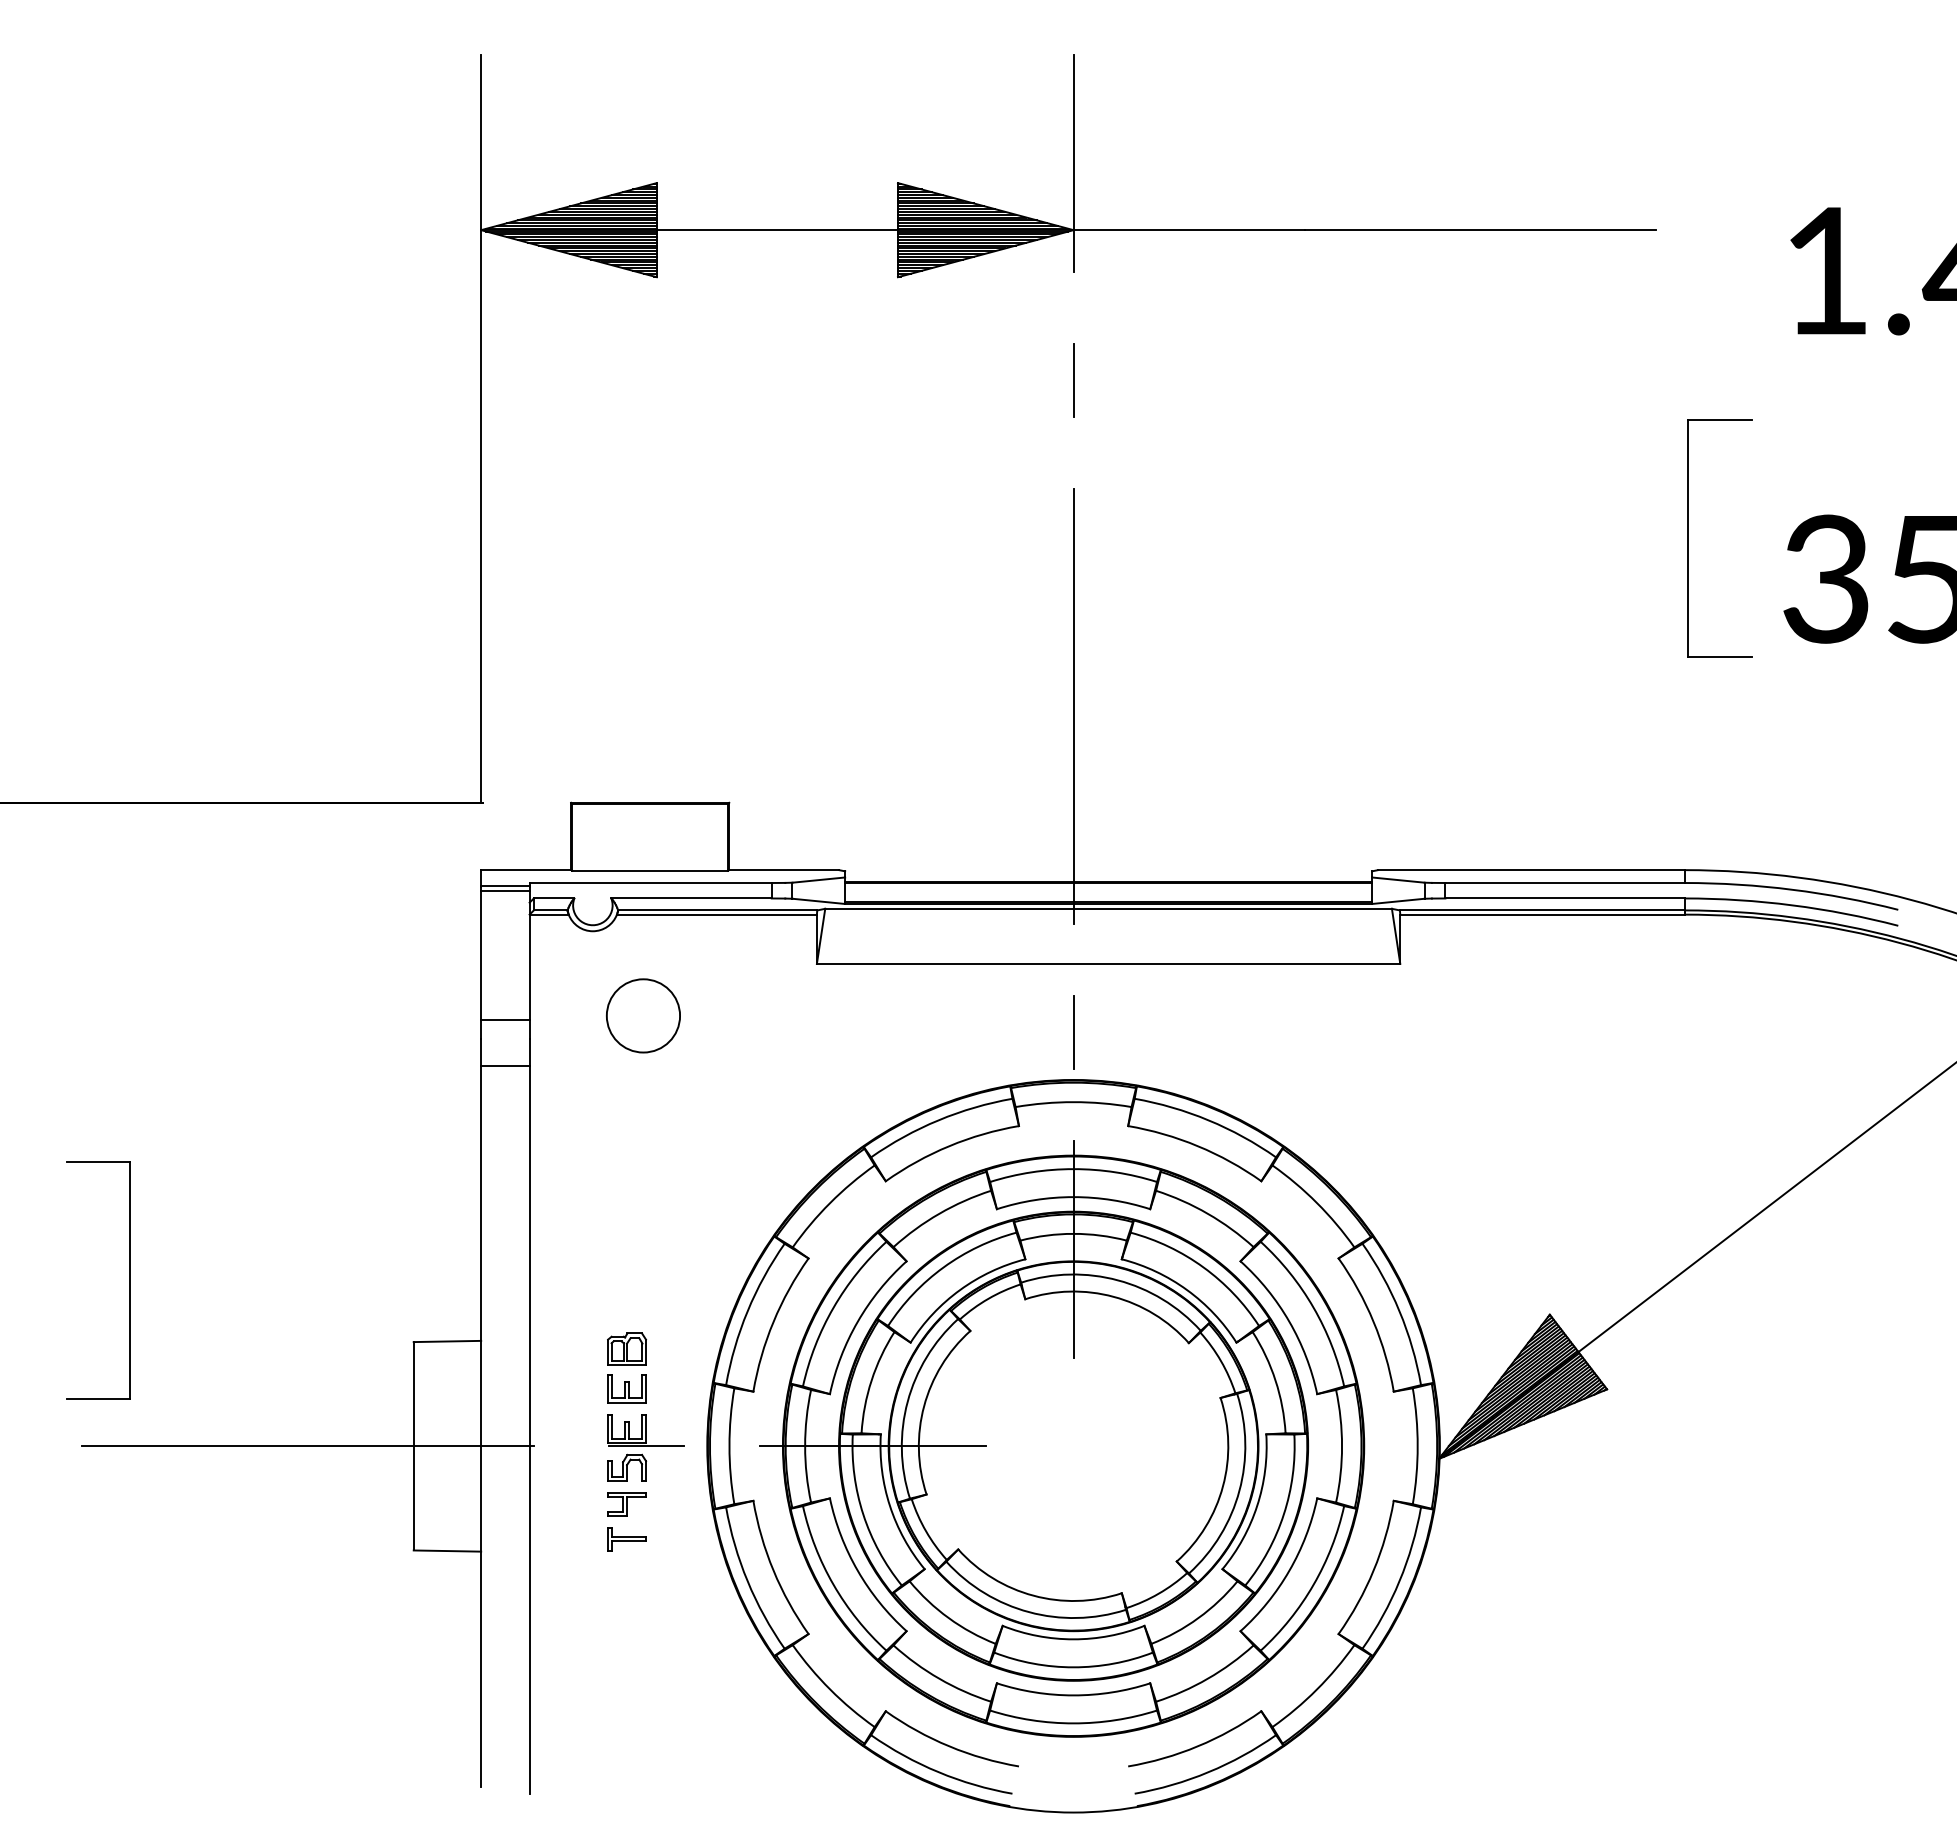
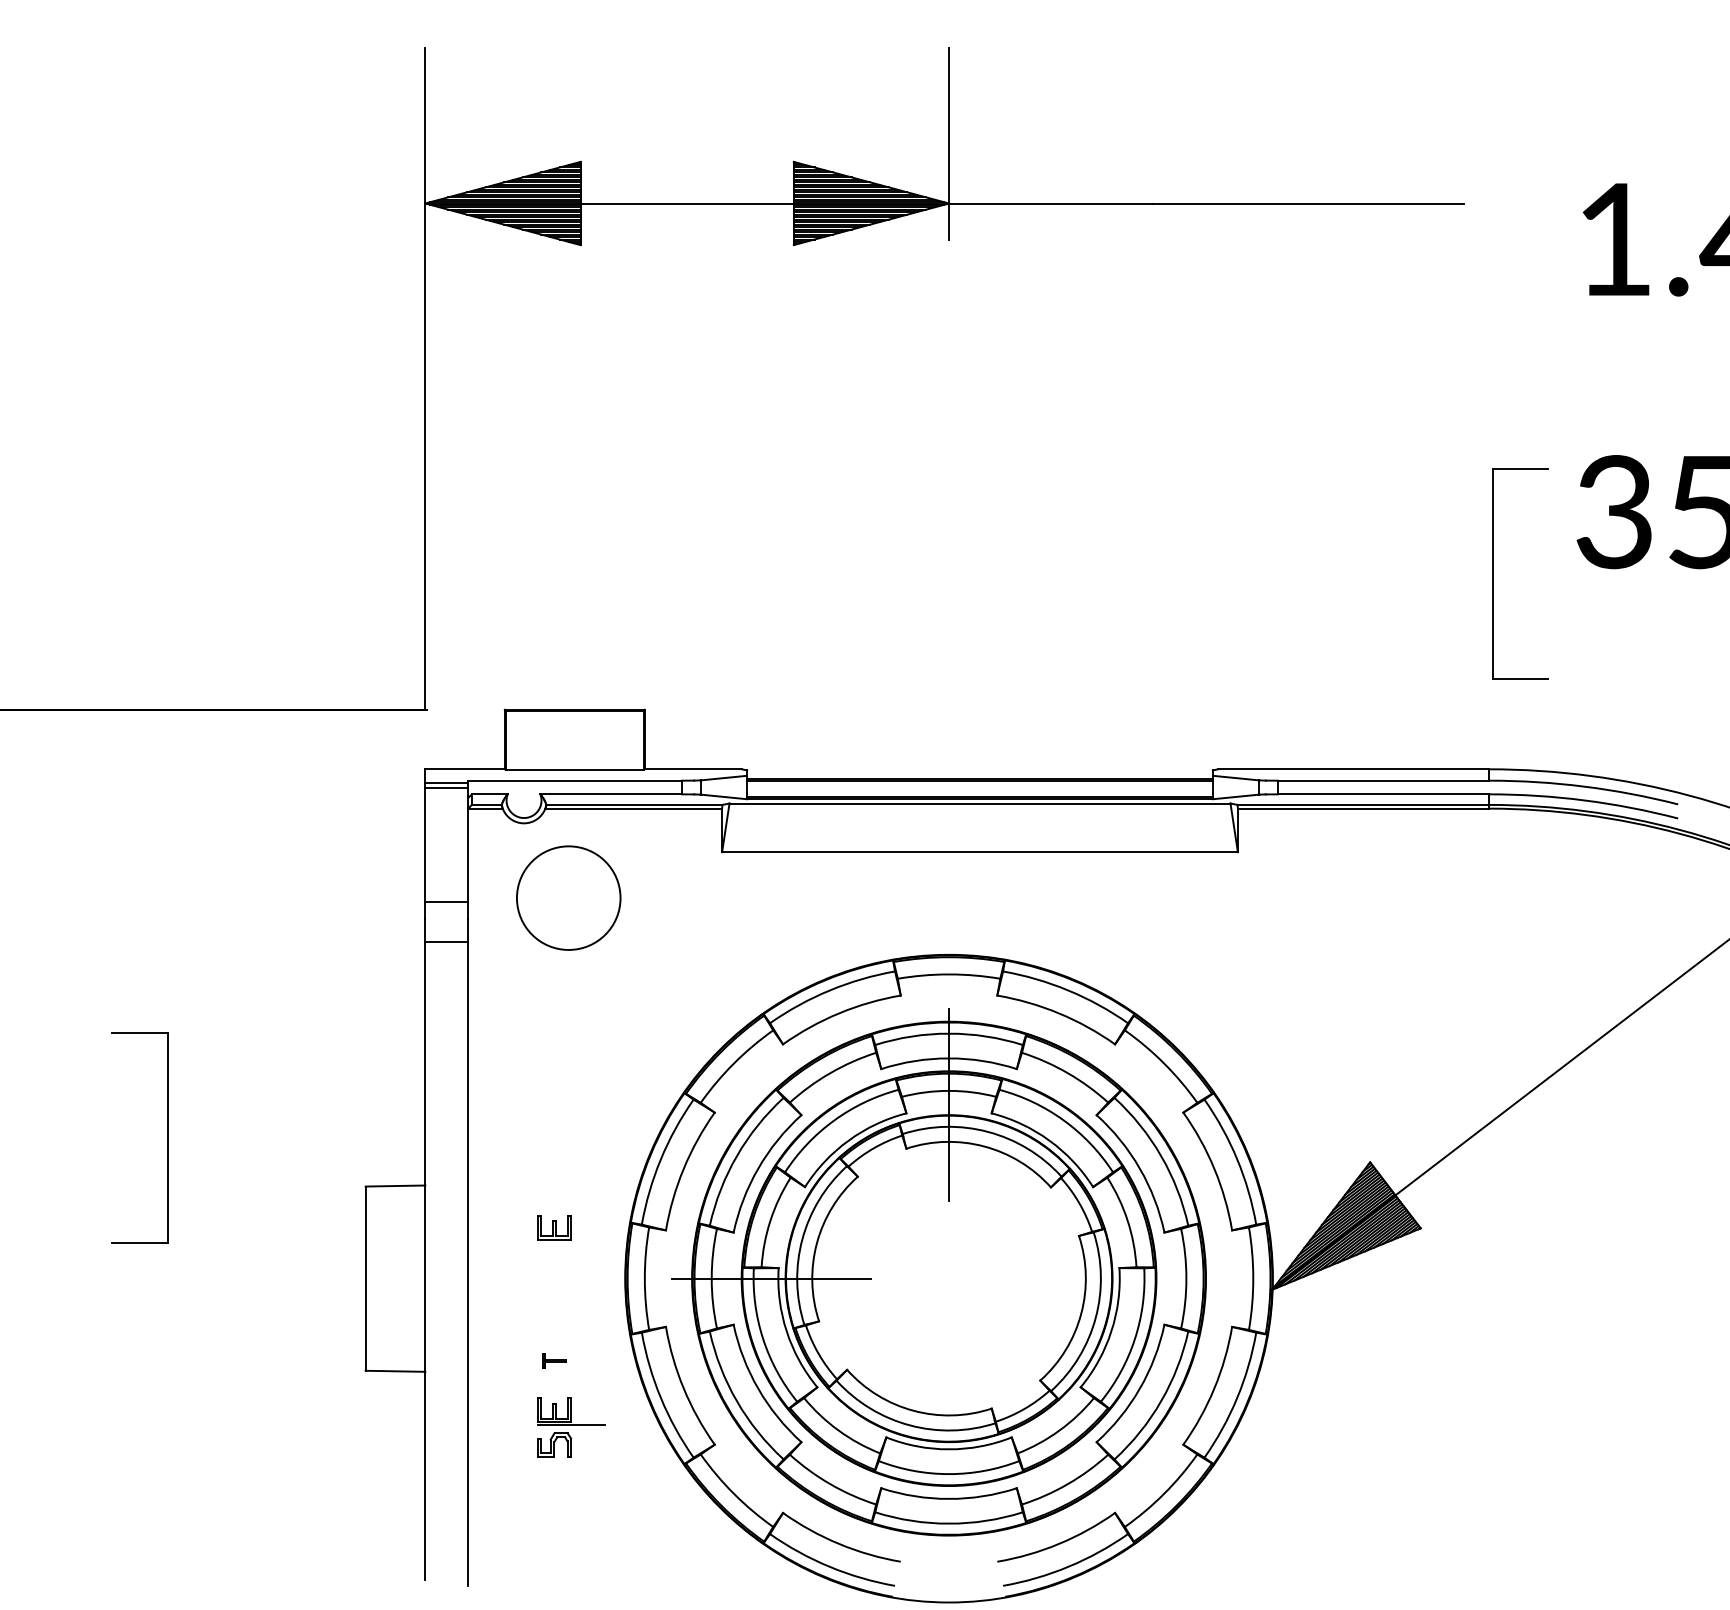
line: (1073, 380) -> (948, 336), removed
part: (1688, 538) -> (1492, 574), moved
line: (1073, 706) -> (948, 624), removed
circle: (643, 1015) -> (568, 897), size x1.6
line: (1073, 1032) -> (948, 912), removed
part: (129, 1280) -> (167, 1138), moved
part: (626, 1348) -> (553, 1192), removed
line: (307, 1446) -> (271, 1278), removed
part: (645, 1447) -> (570, 1426), moved
part: (626, 1504) -> (553, 1330), removed
part: (626, 1539) -> (553, 1361), size x0.7

